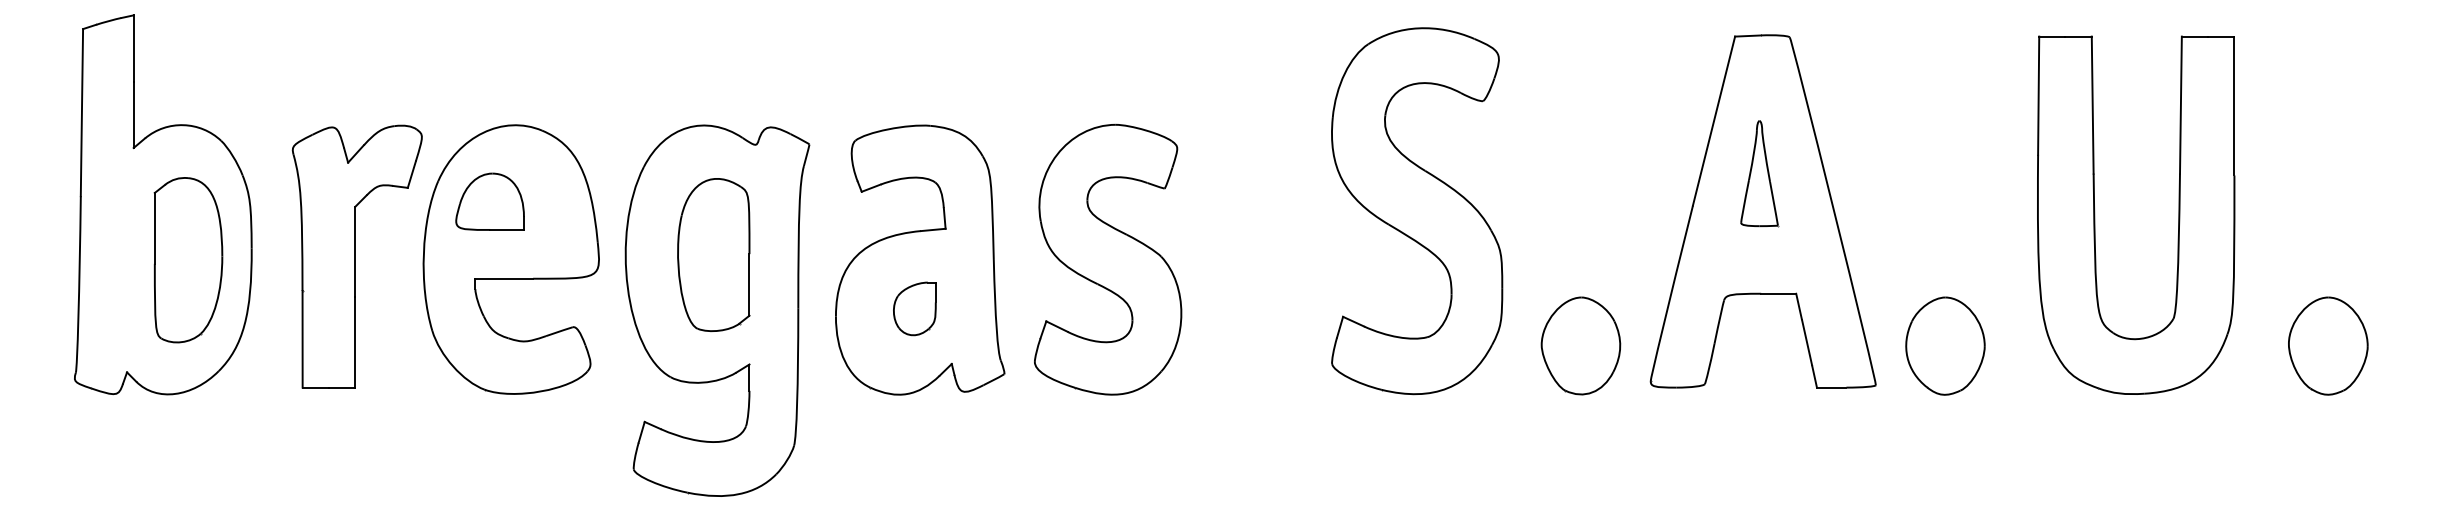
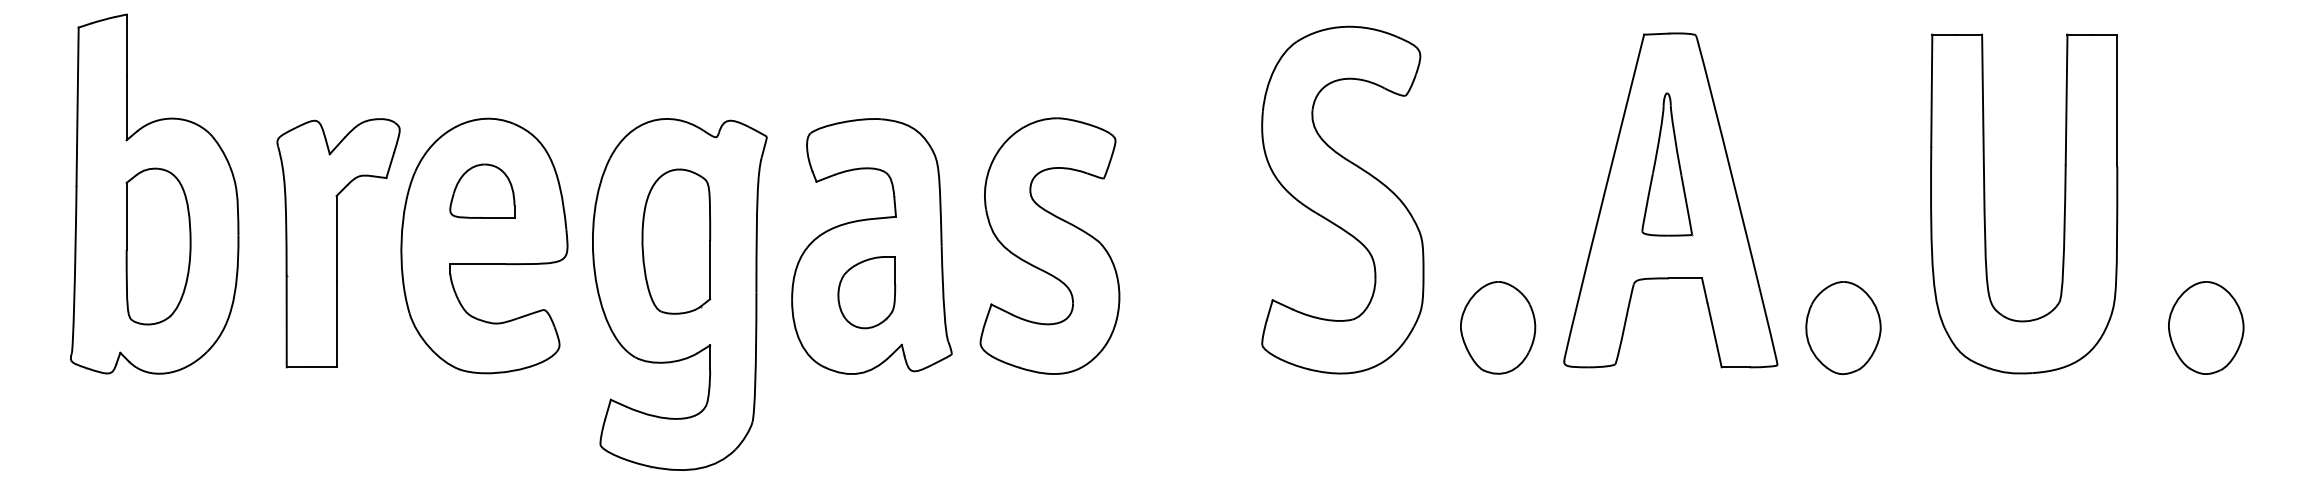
part: (1759, 173) -> (1667, 164), size x1.43
part: (490, 201) -> (482, 190), moved
part: (188, 260) -> (158, 246), moved
part: (914, 308) -> (866, 292), size x1.43

